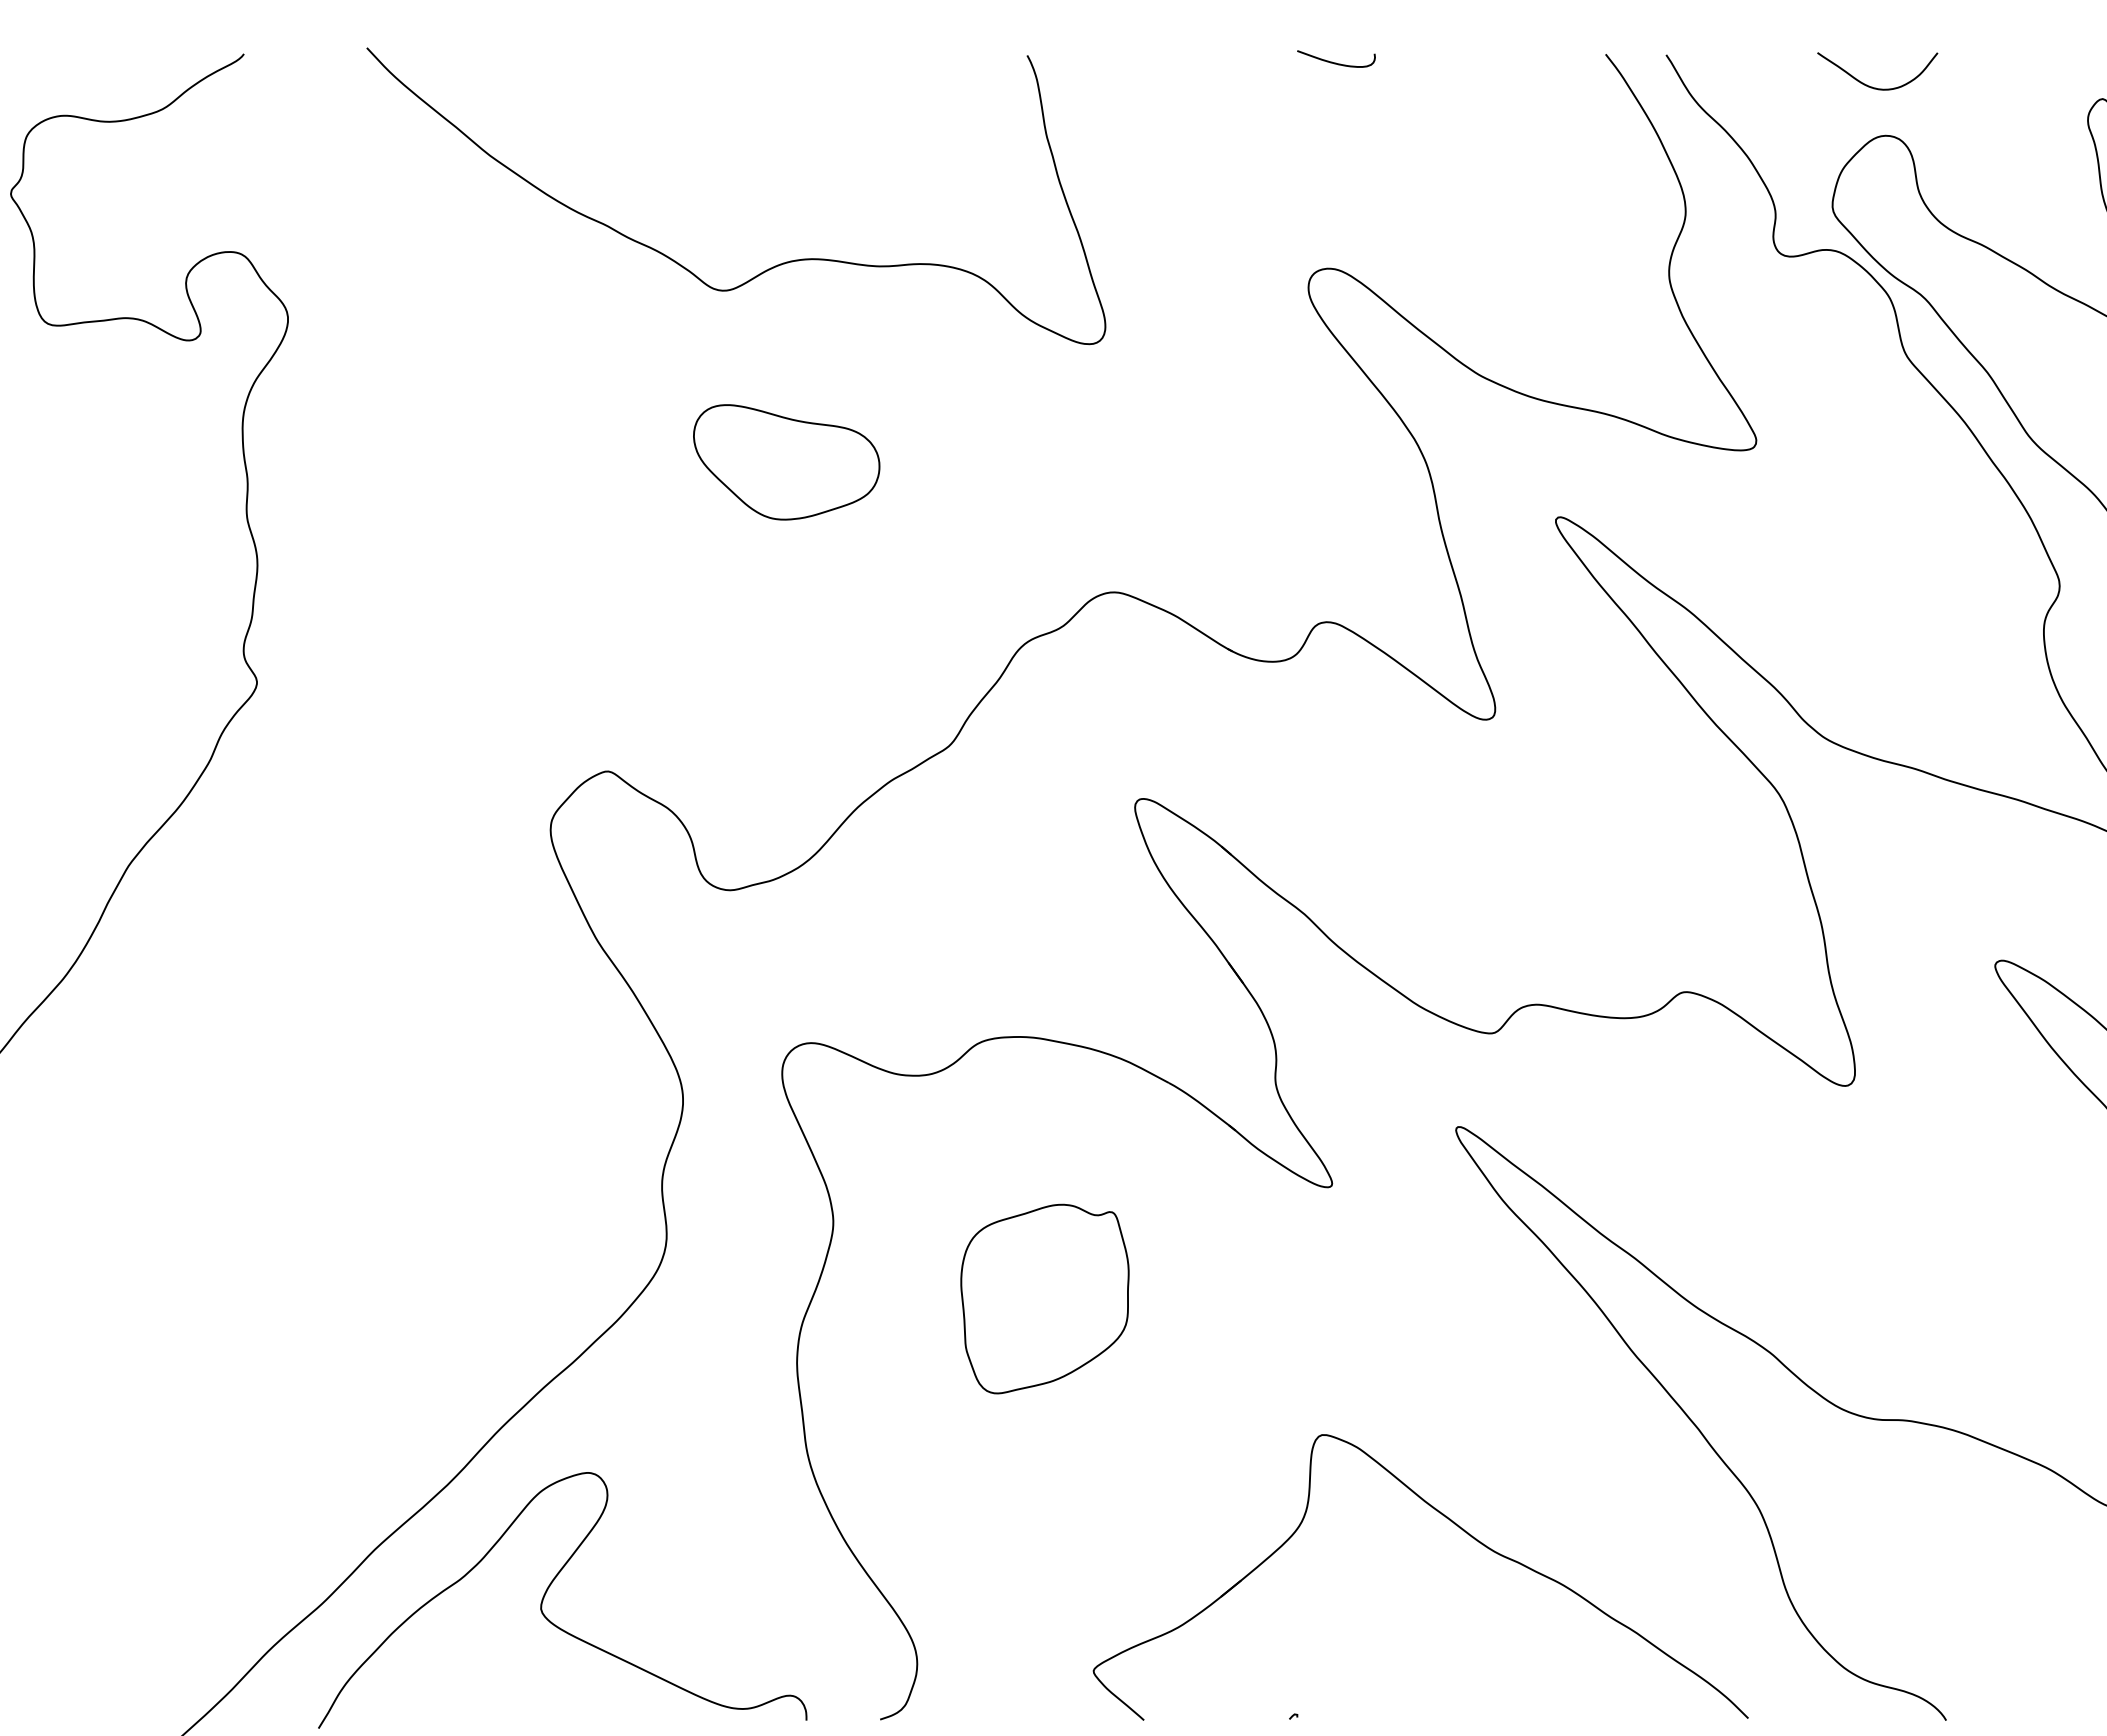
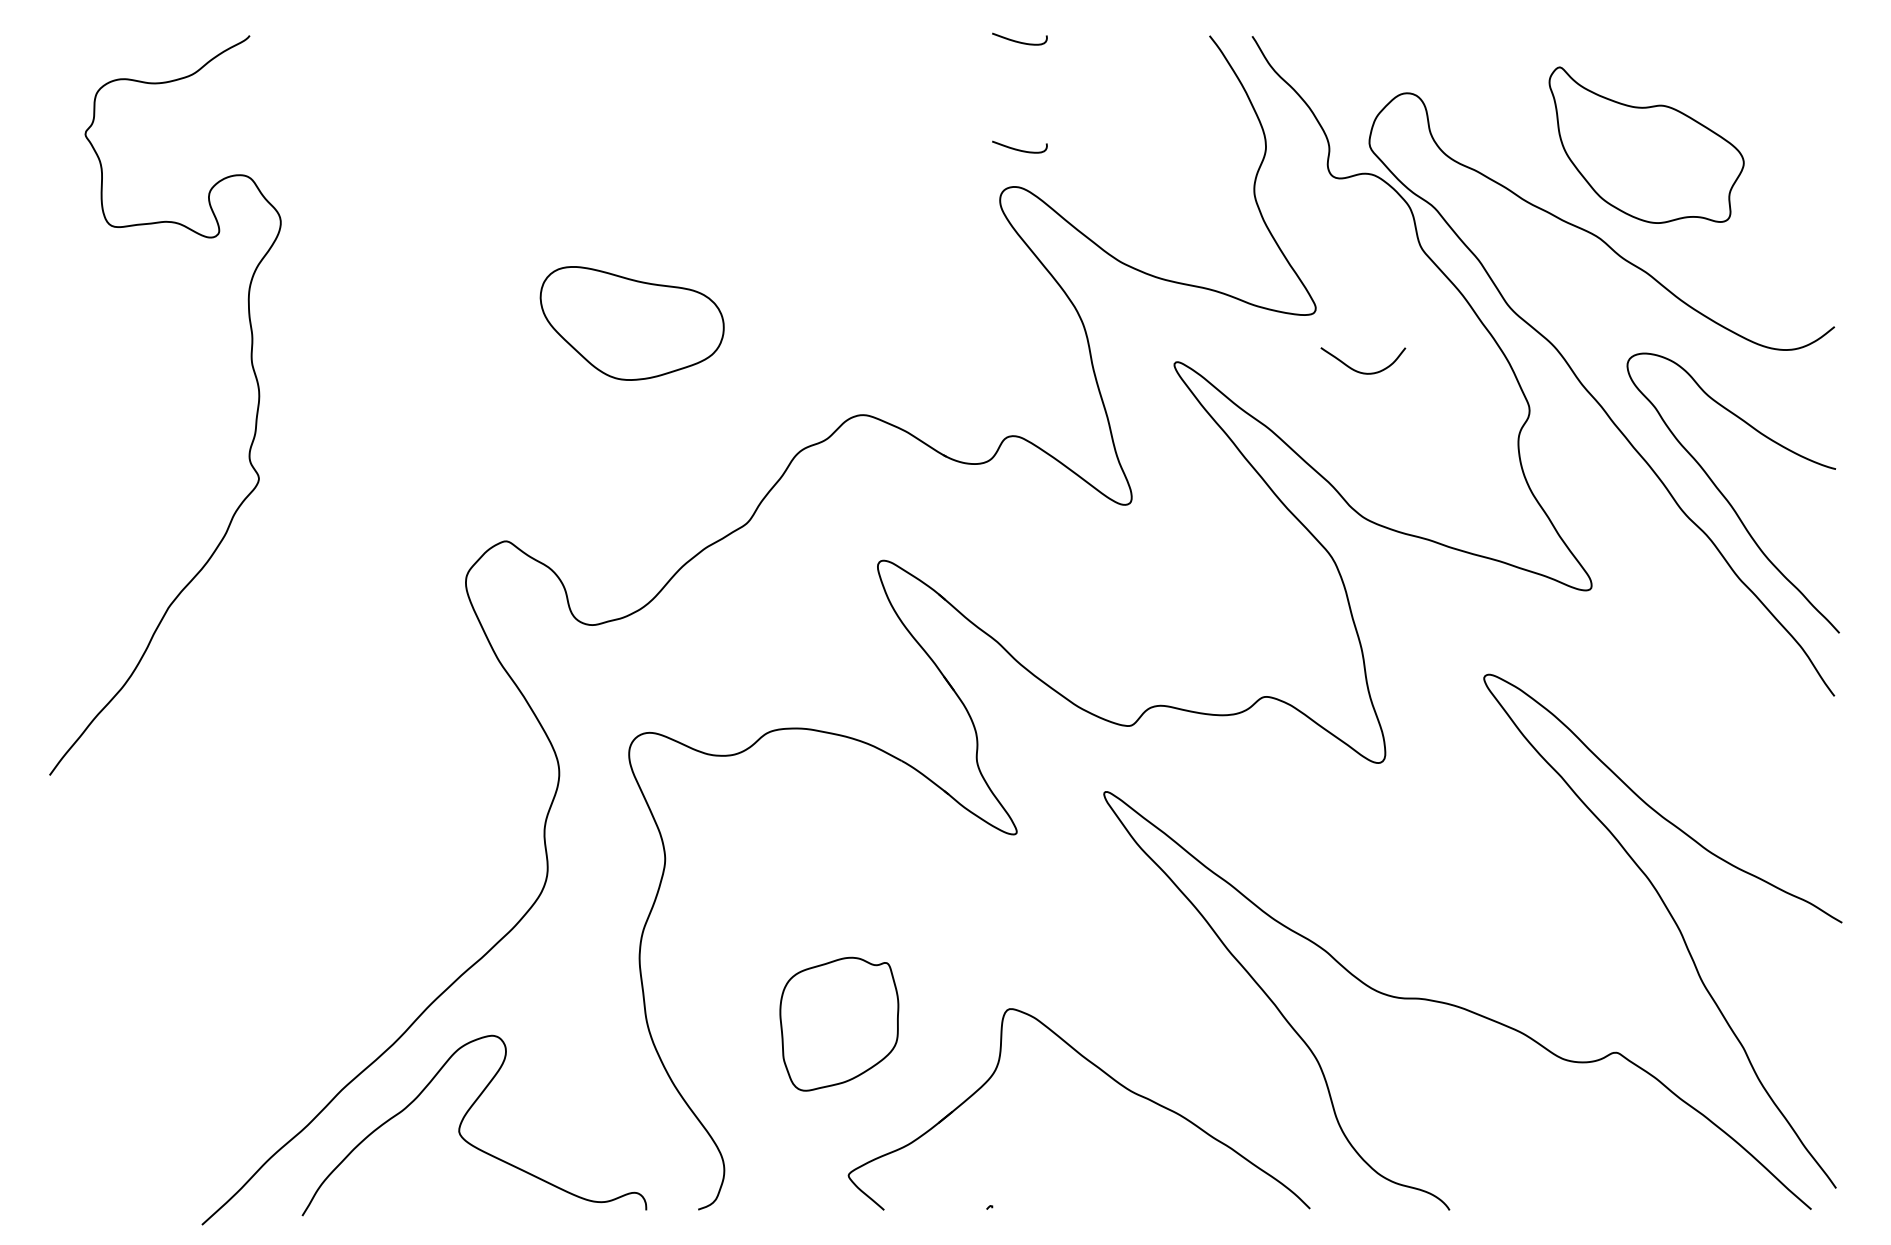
curve: (1873, 86) -> (1360, 371), moved
curve: (1336, 215) -> (1019, 149), added
curve: (771, 266) -> (621, 185), removed
part: (786, 462) -> (632, 323), size x1.4
part: (1045, 1298) -> (839, 1023), moved

